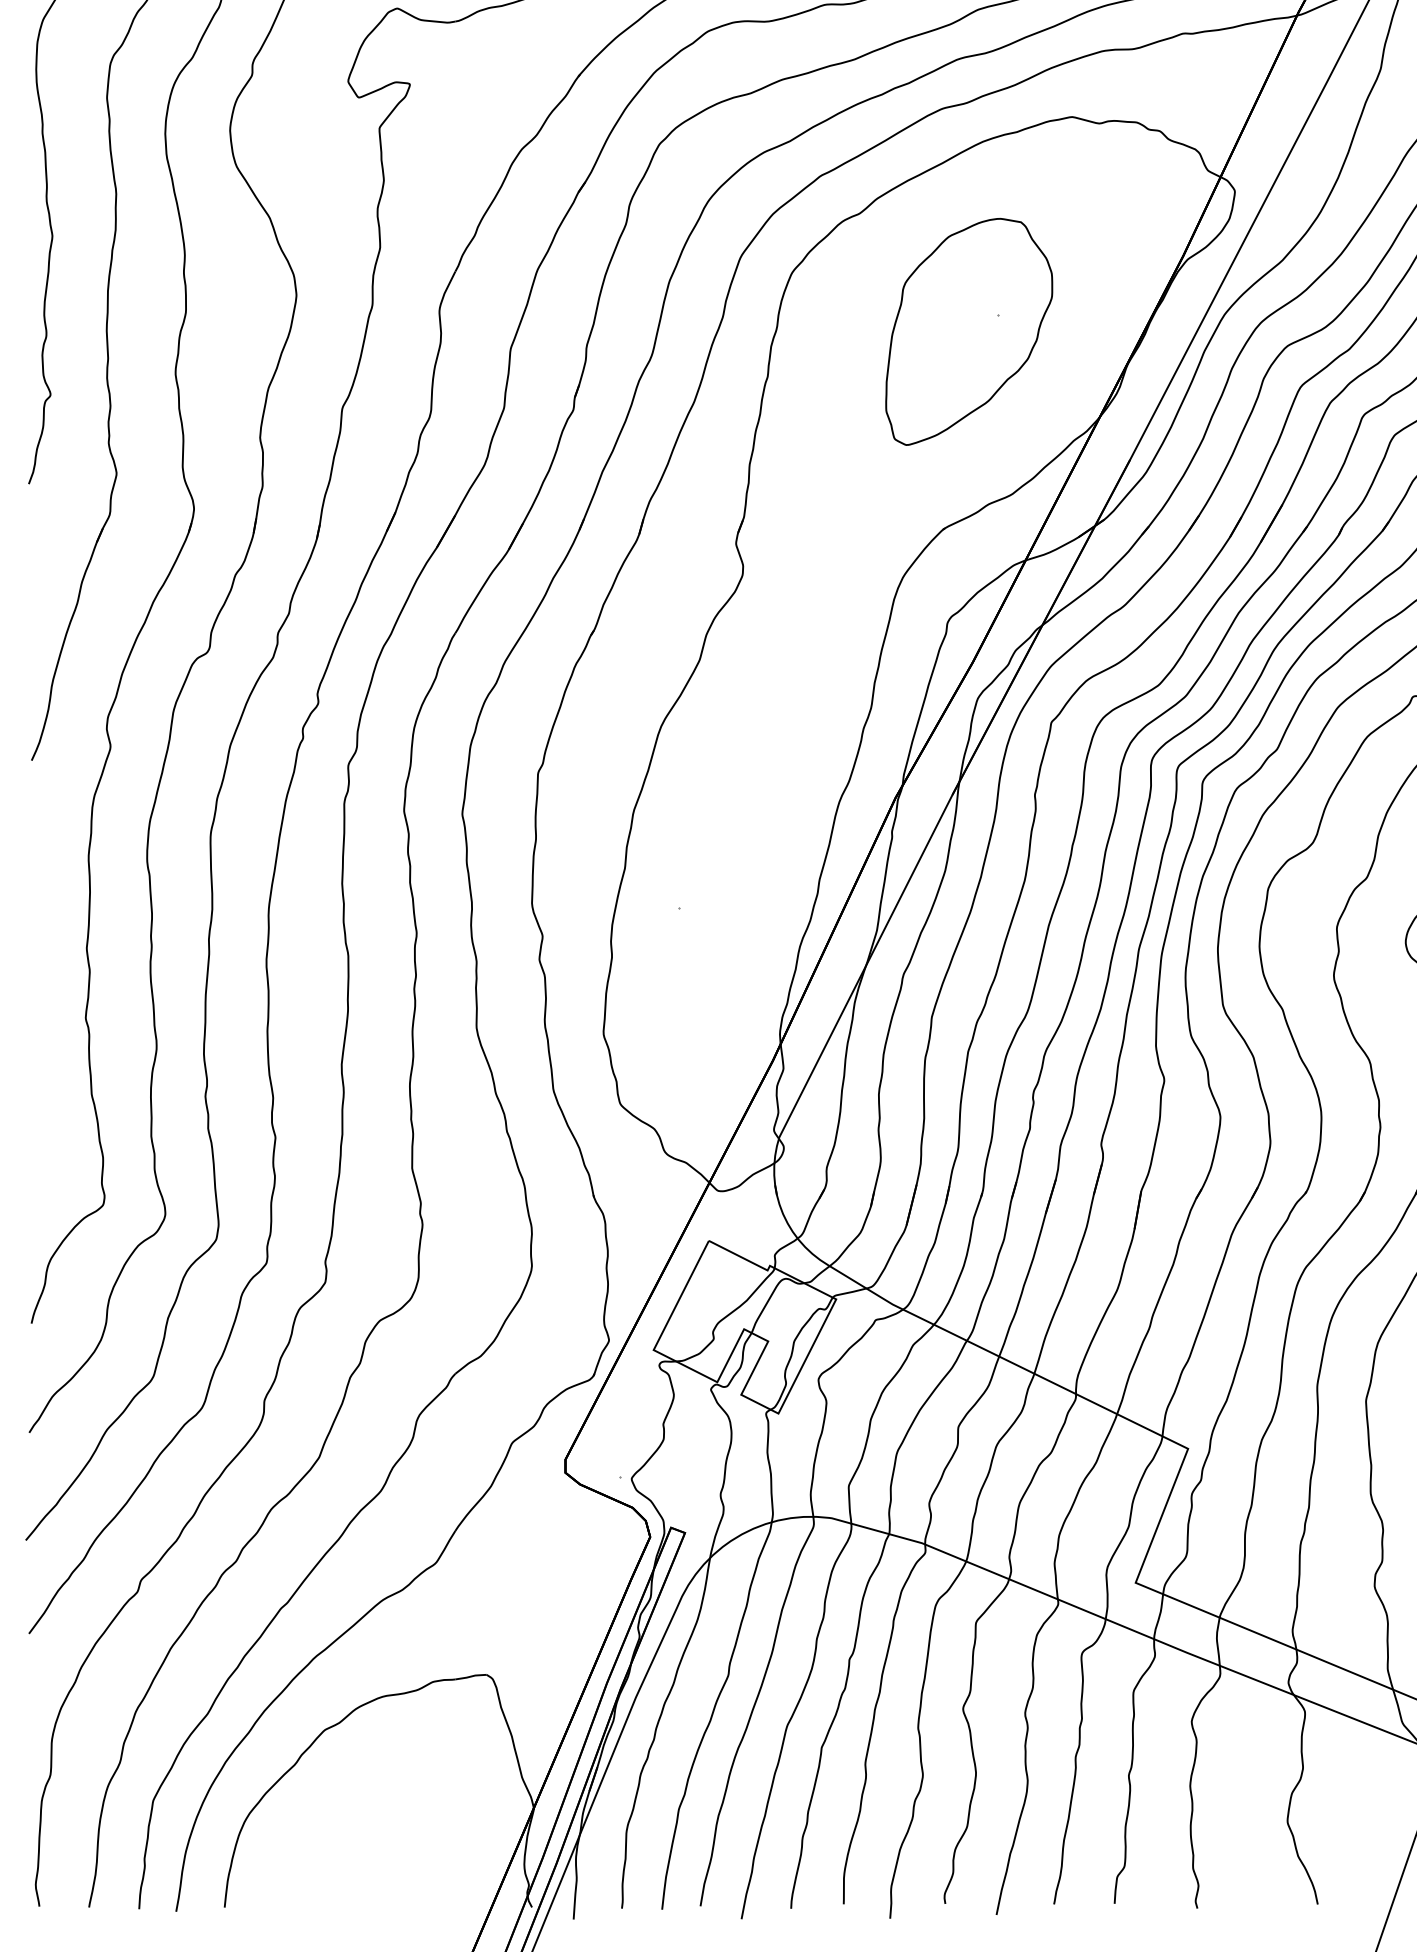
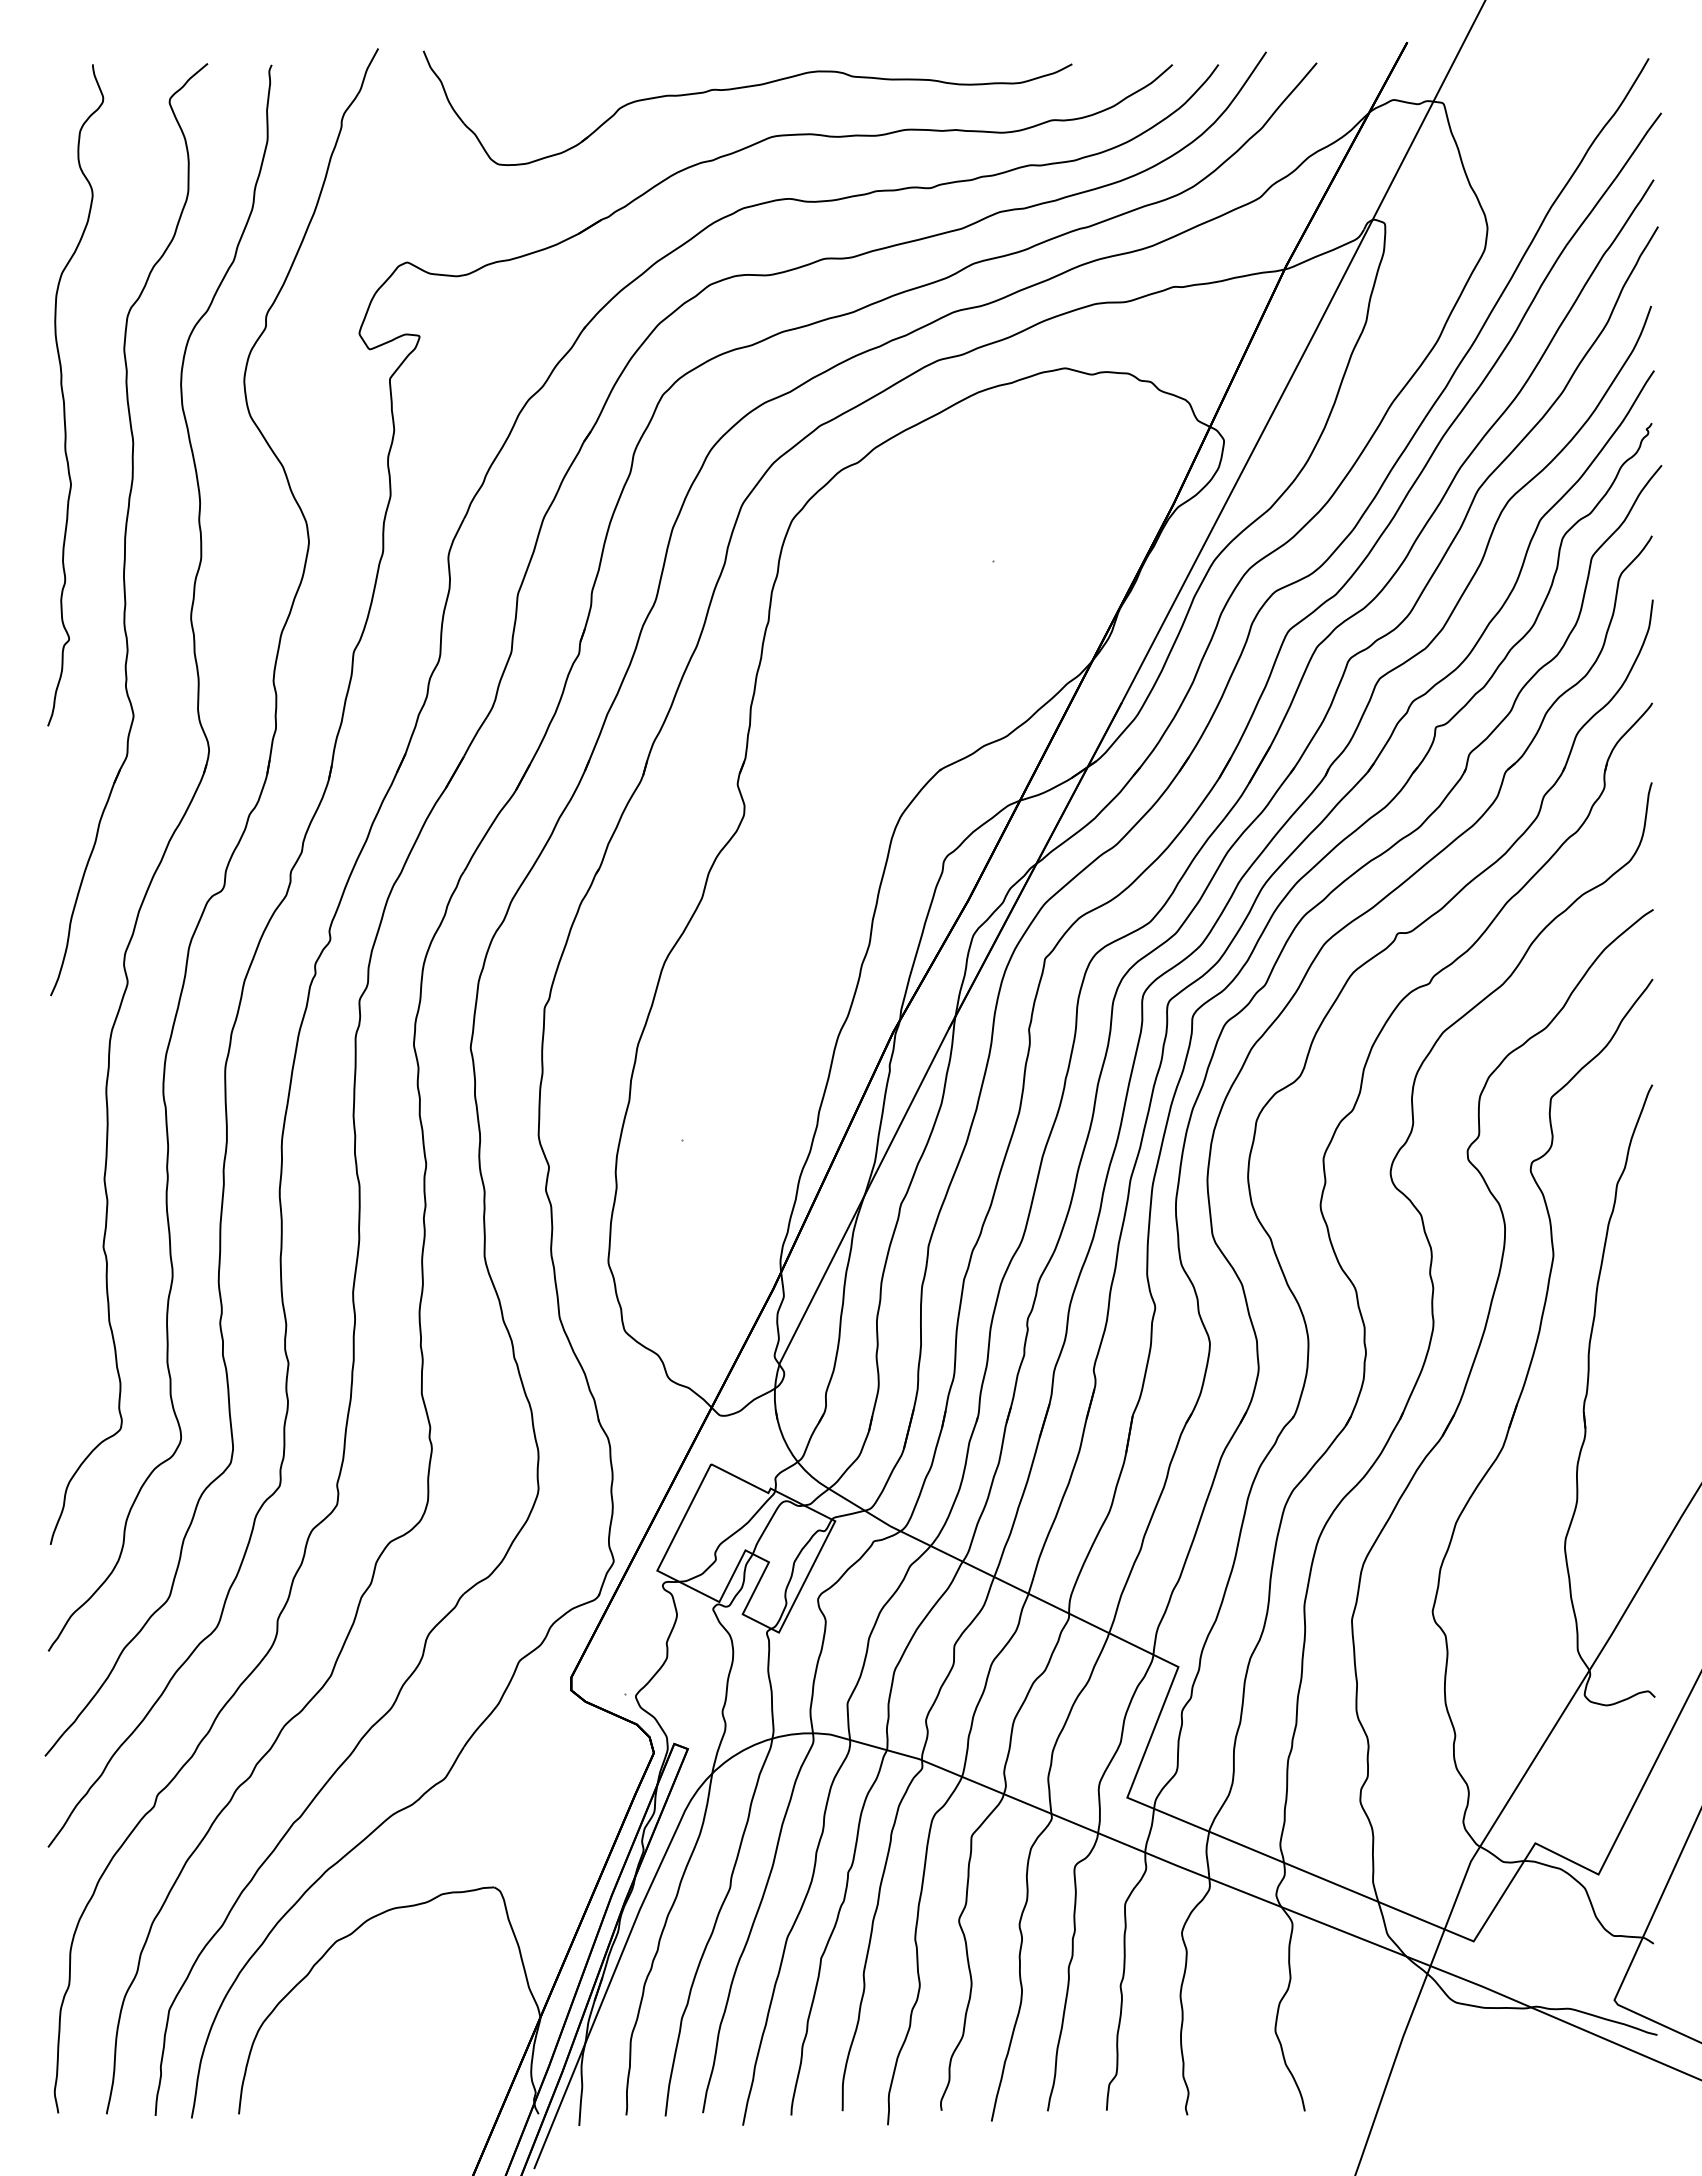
part: (968, 331) -> (964, 577), removed

